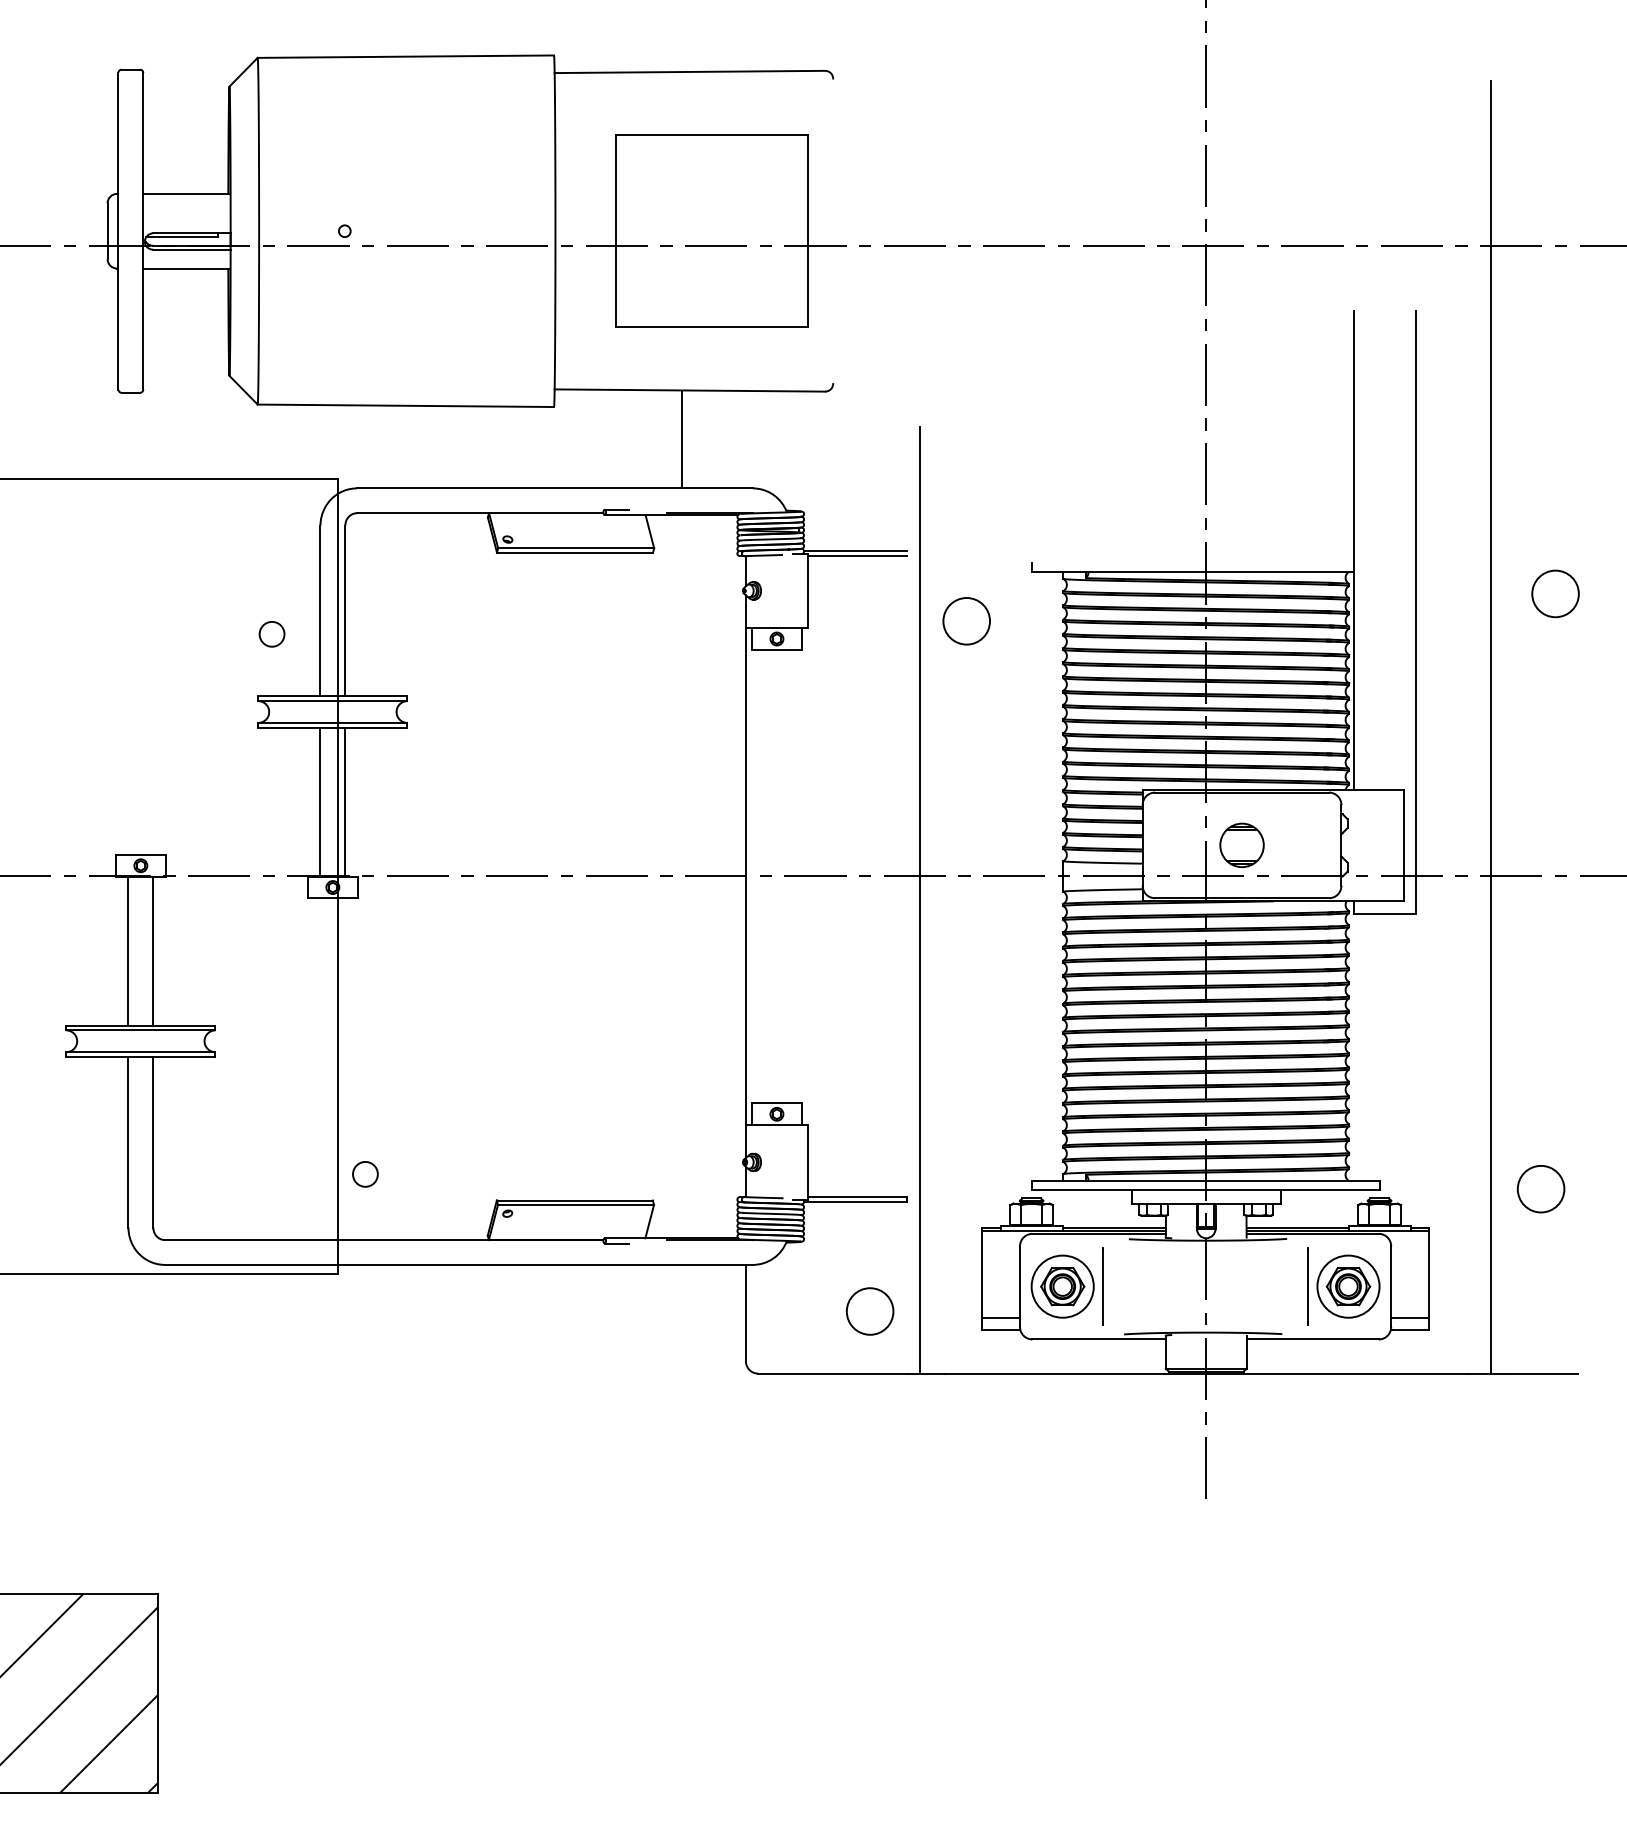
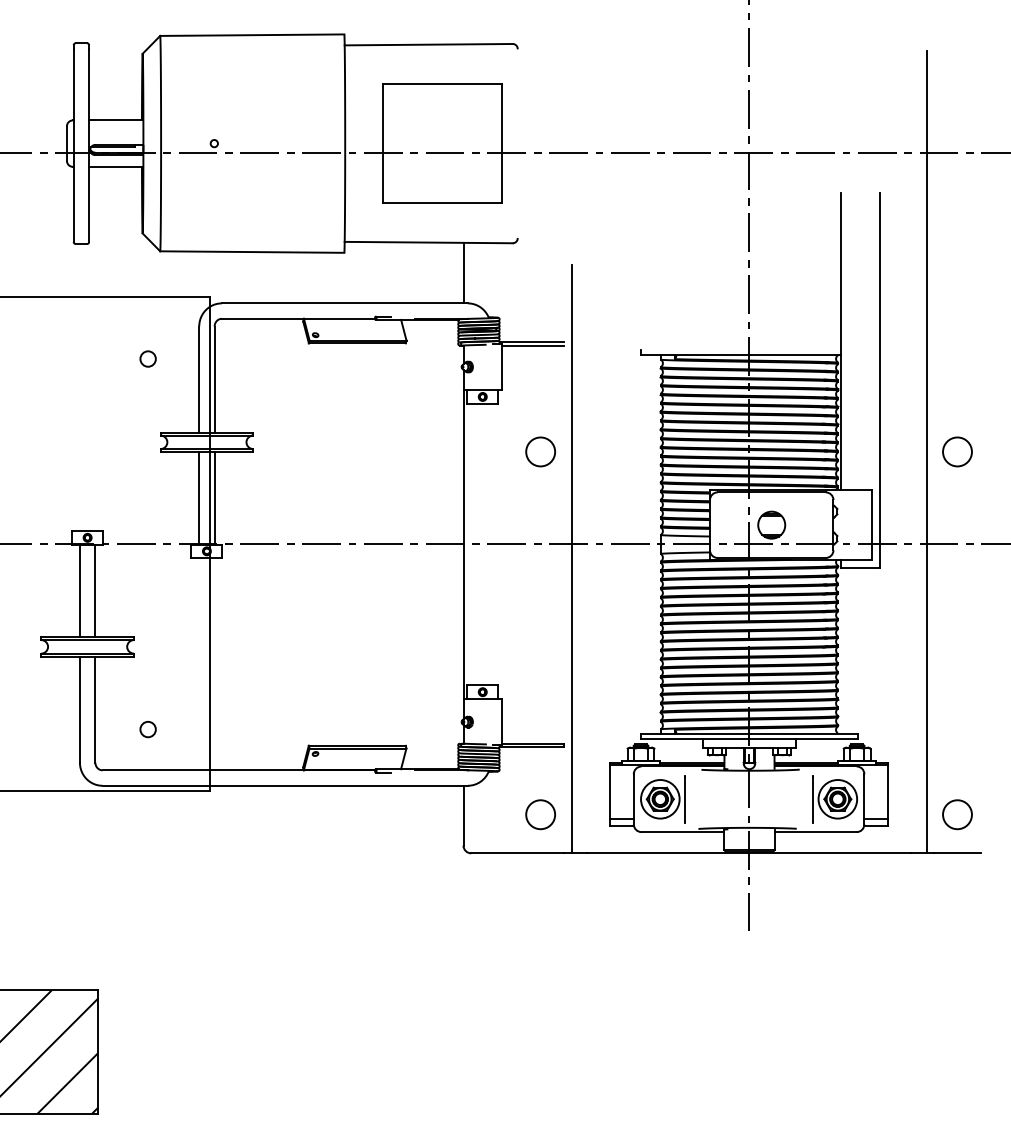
line: (681, 438) -> (463, 272), moved
circle: (1555, 593) -> (957, 451), moved
circle: (966, 620) -> (540, 451), moved
circle: (271, 633) -> (147, 358), moved
circle: (364, 1174) -> (147, 729), moved
circle: (1541, 1188) -> (957, 814), moved

